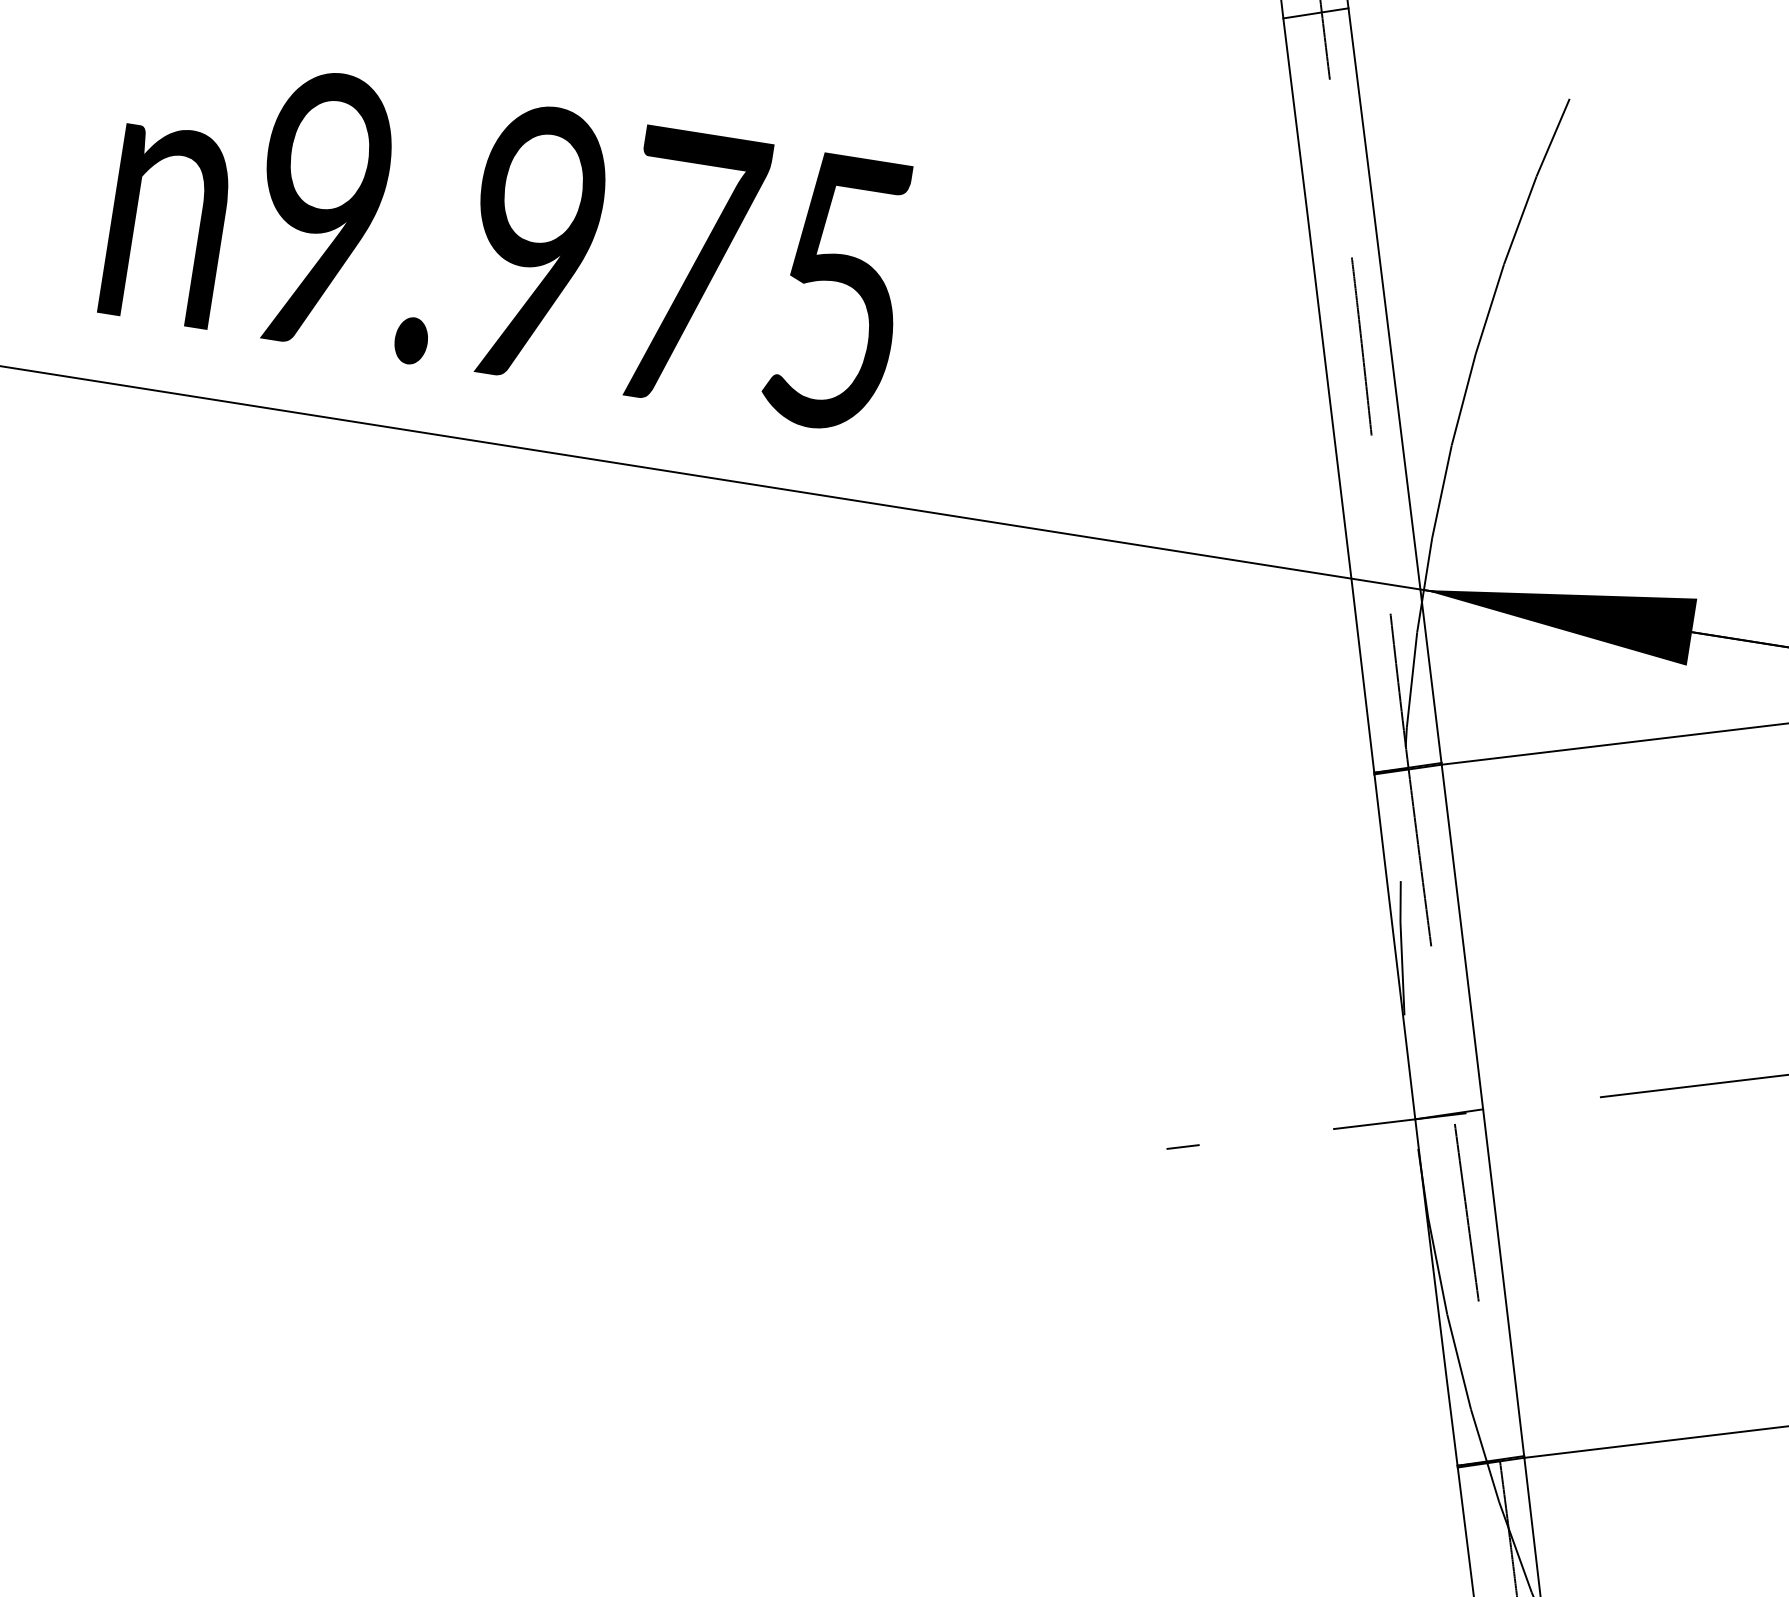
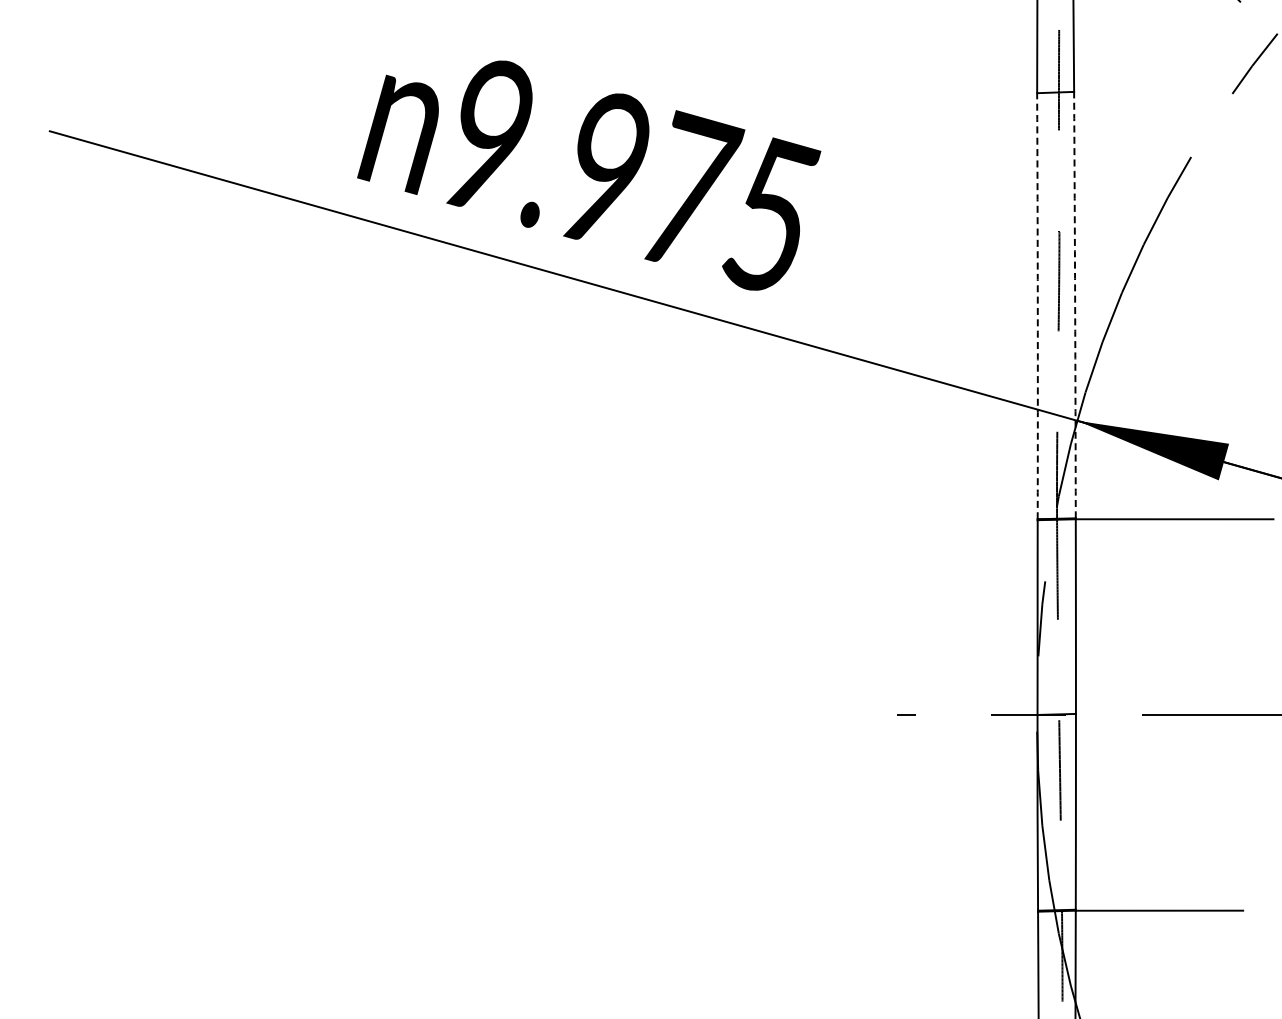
arc: (1396, 386) -> (1075, 305), solid -> dashed
arc: (1328, 396) -> (1037, 306), solid -> dashed

